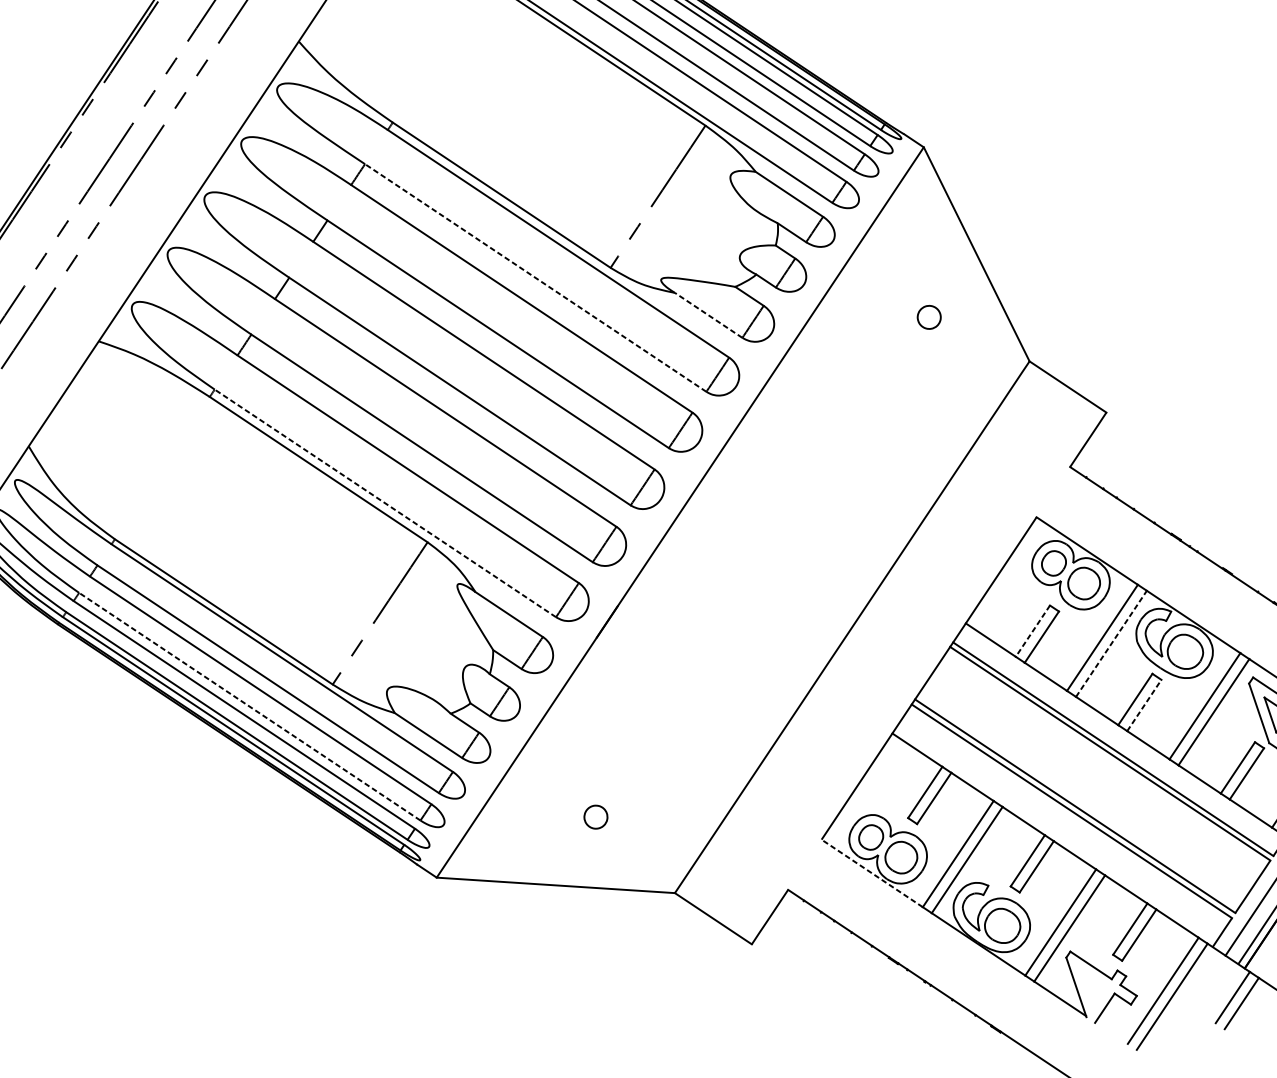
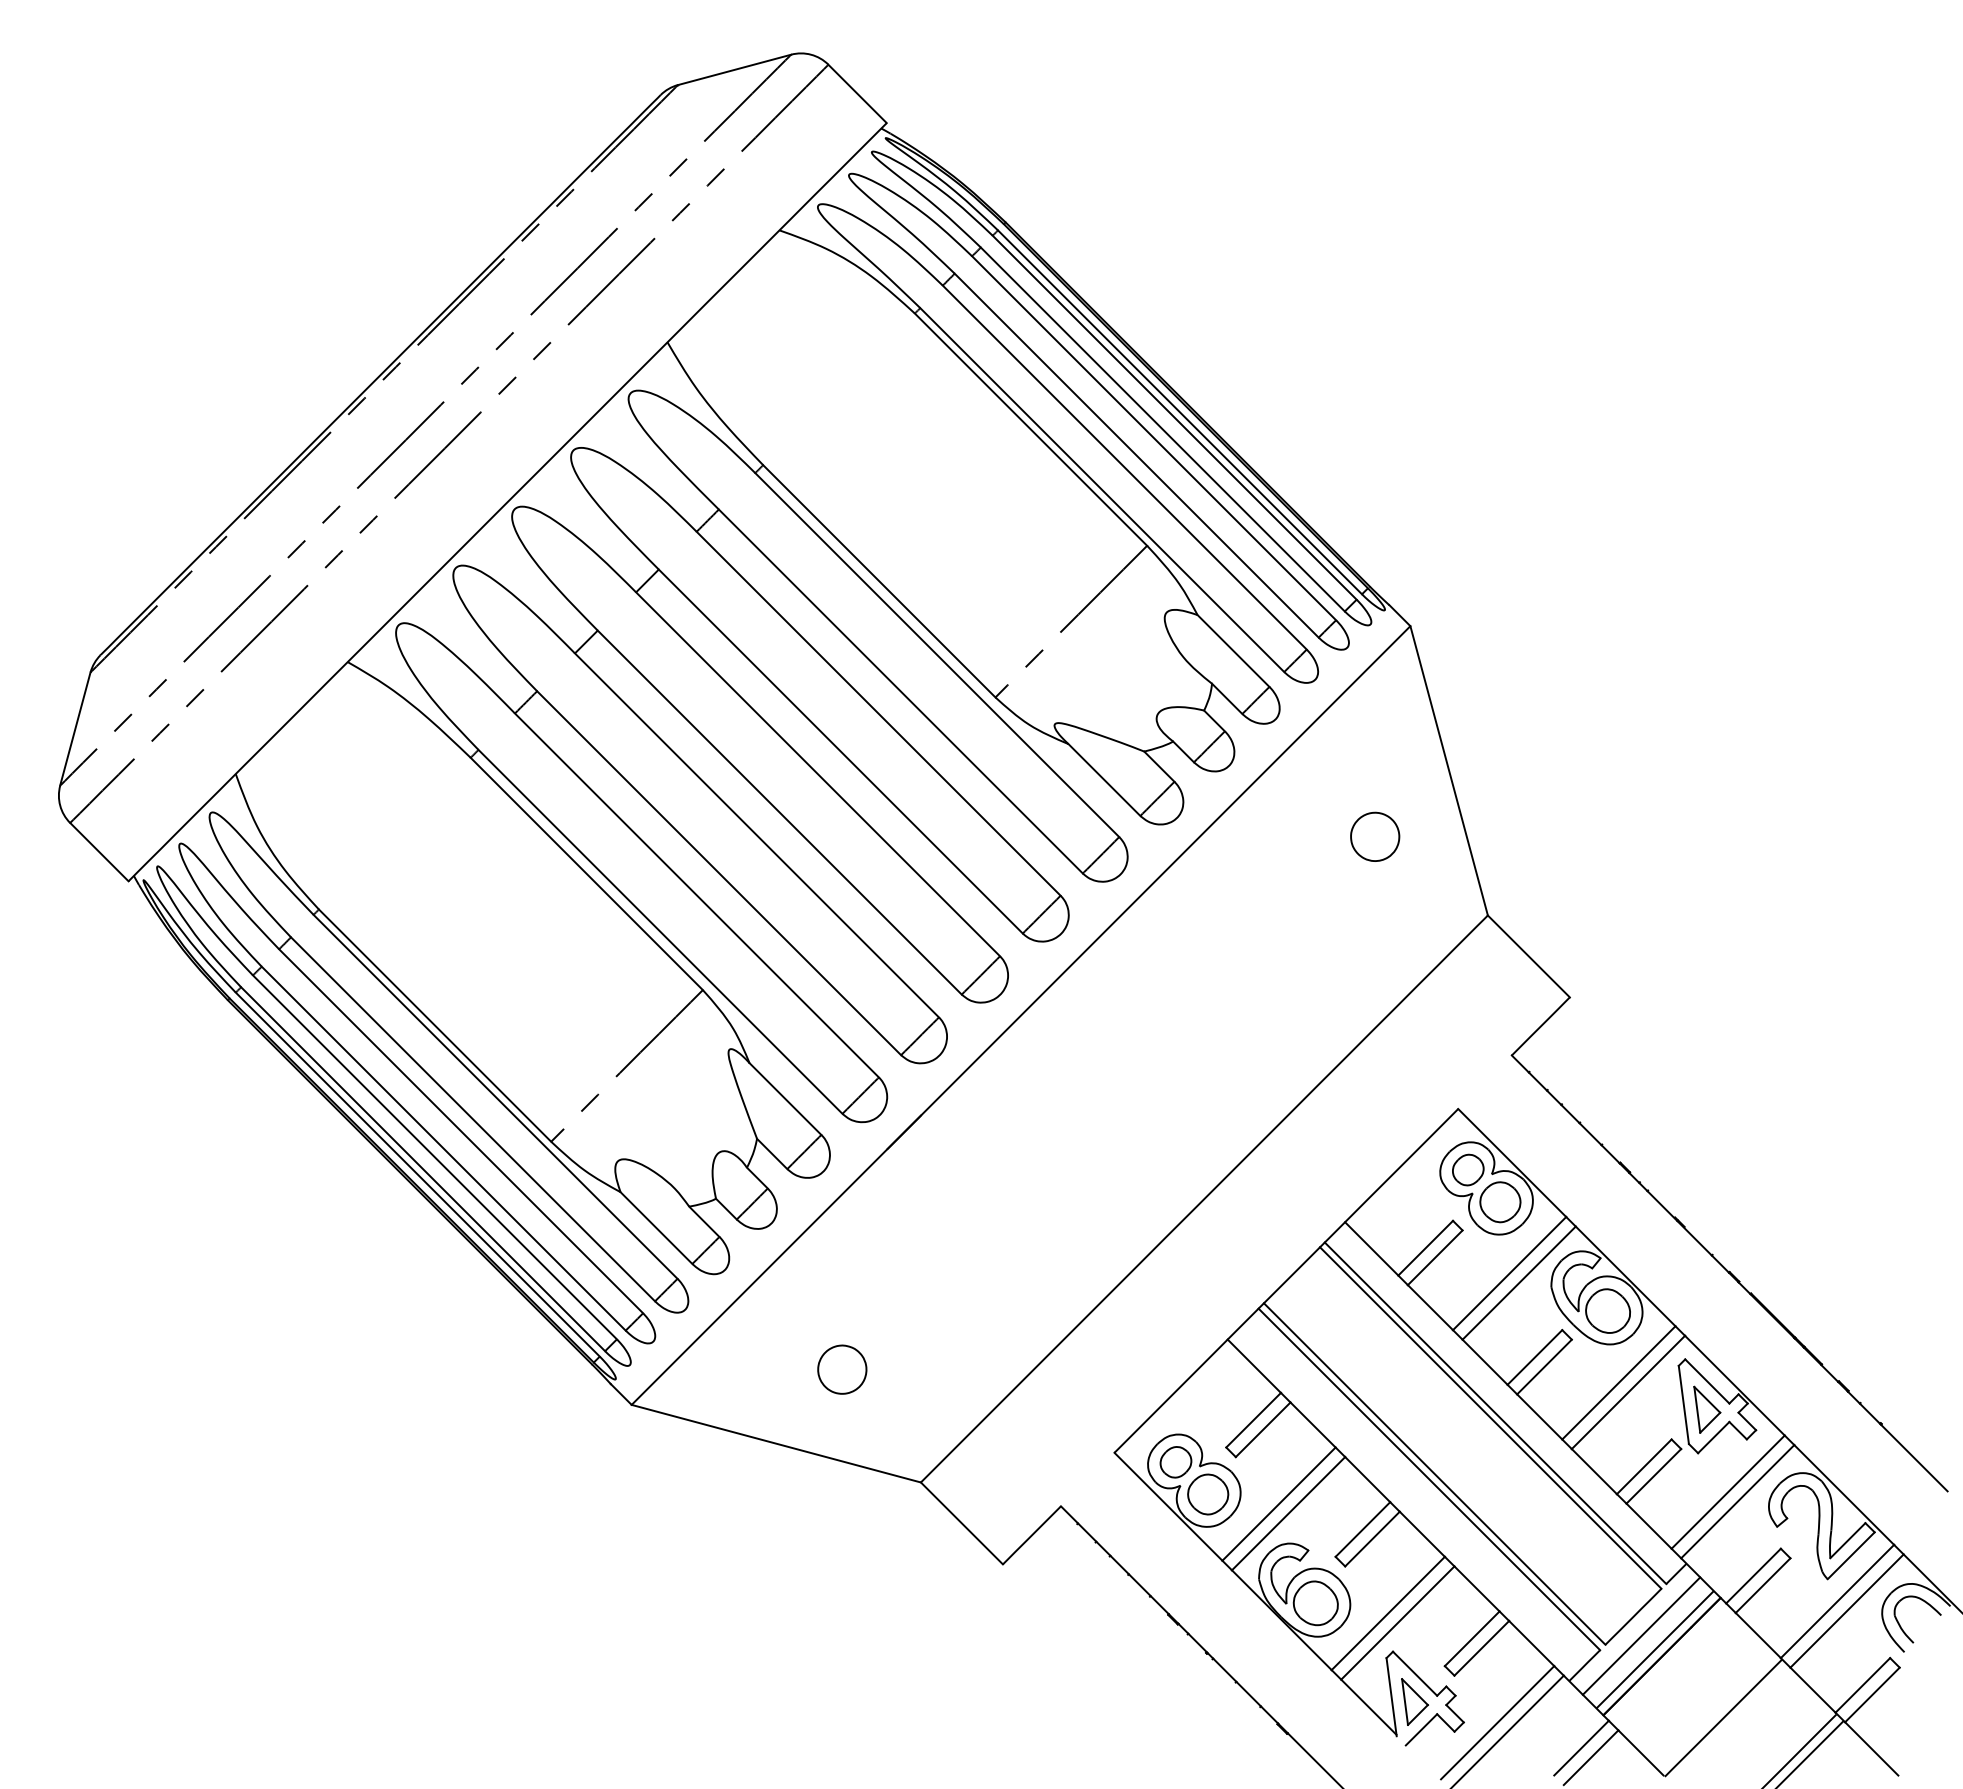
line: (535, 278) -> (900, 691), dashed -> solid
line: (708, 315) -> (1104, 780), dashed -> solid
part: (929, 317) -> (1375, 836), size x1.67
line: (385, 503) -> (660, 931), dashed -> solid
line: (1032, 631) -> (1425, 1248), dashed -> solid
line: (1111, 643) -> (1519, 1282), dashed -> solid
line: (1144, 705) -> (1544, 1367), dashed -> solid
line: (249, 706) -> (443, 1148), dashed -> solid
part: (596, 817) -> (842, 1369), size x1.67
line: (872, 873) -> (1168, 1506), dashed -> solid
part: (1094, 987) -> (1414, 1701), added

